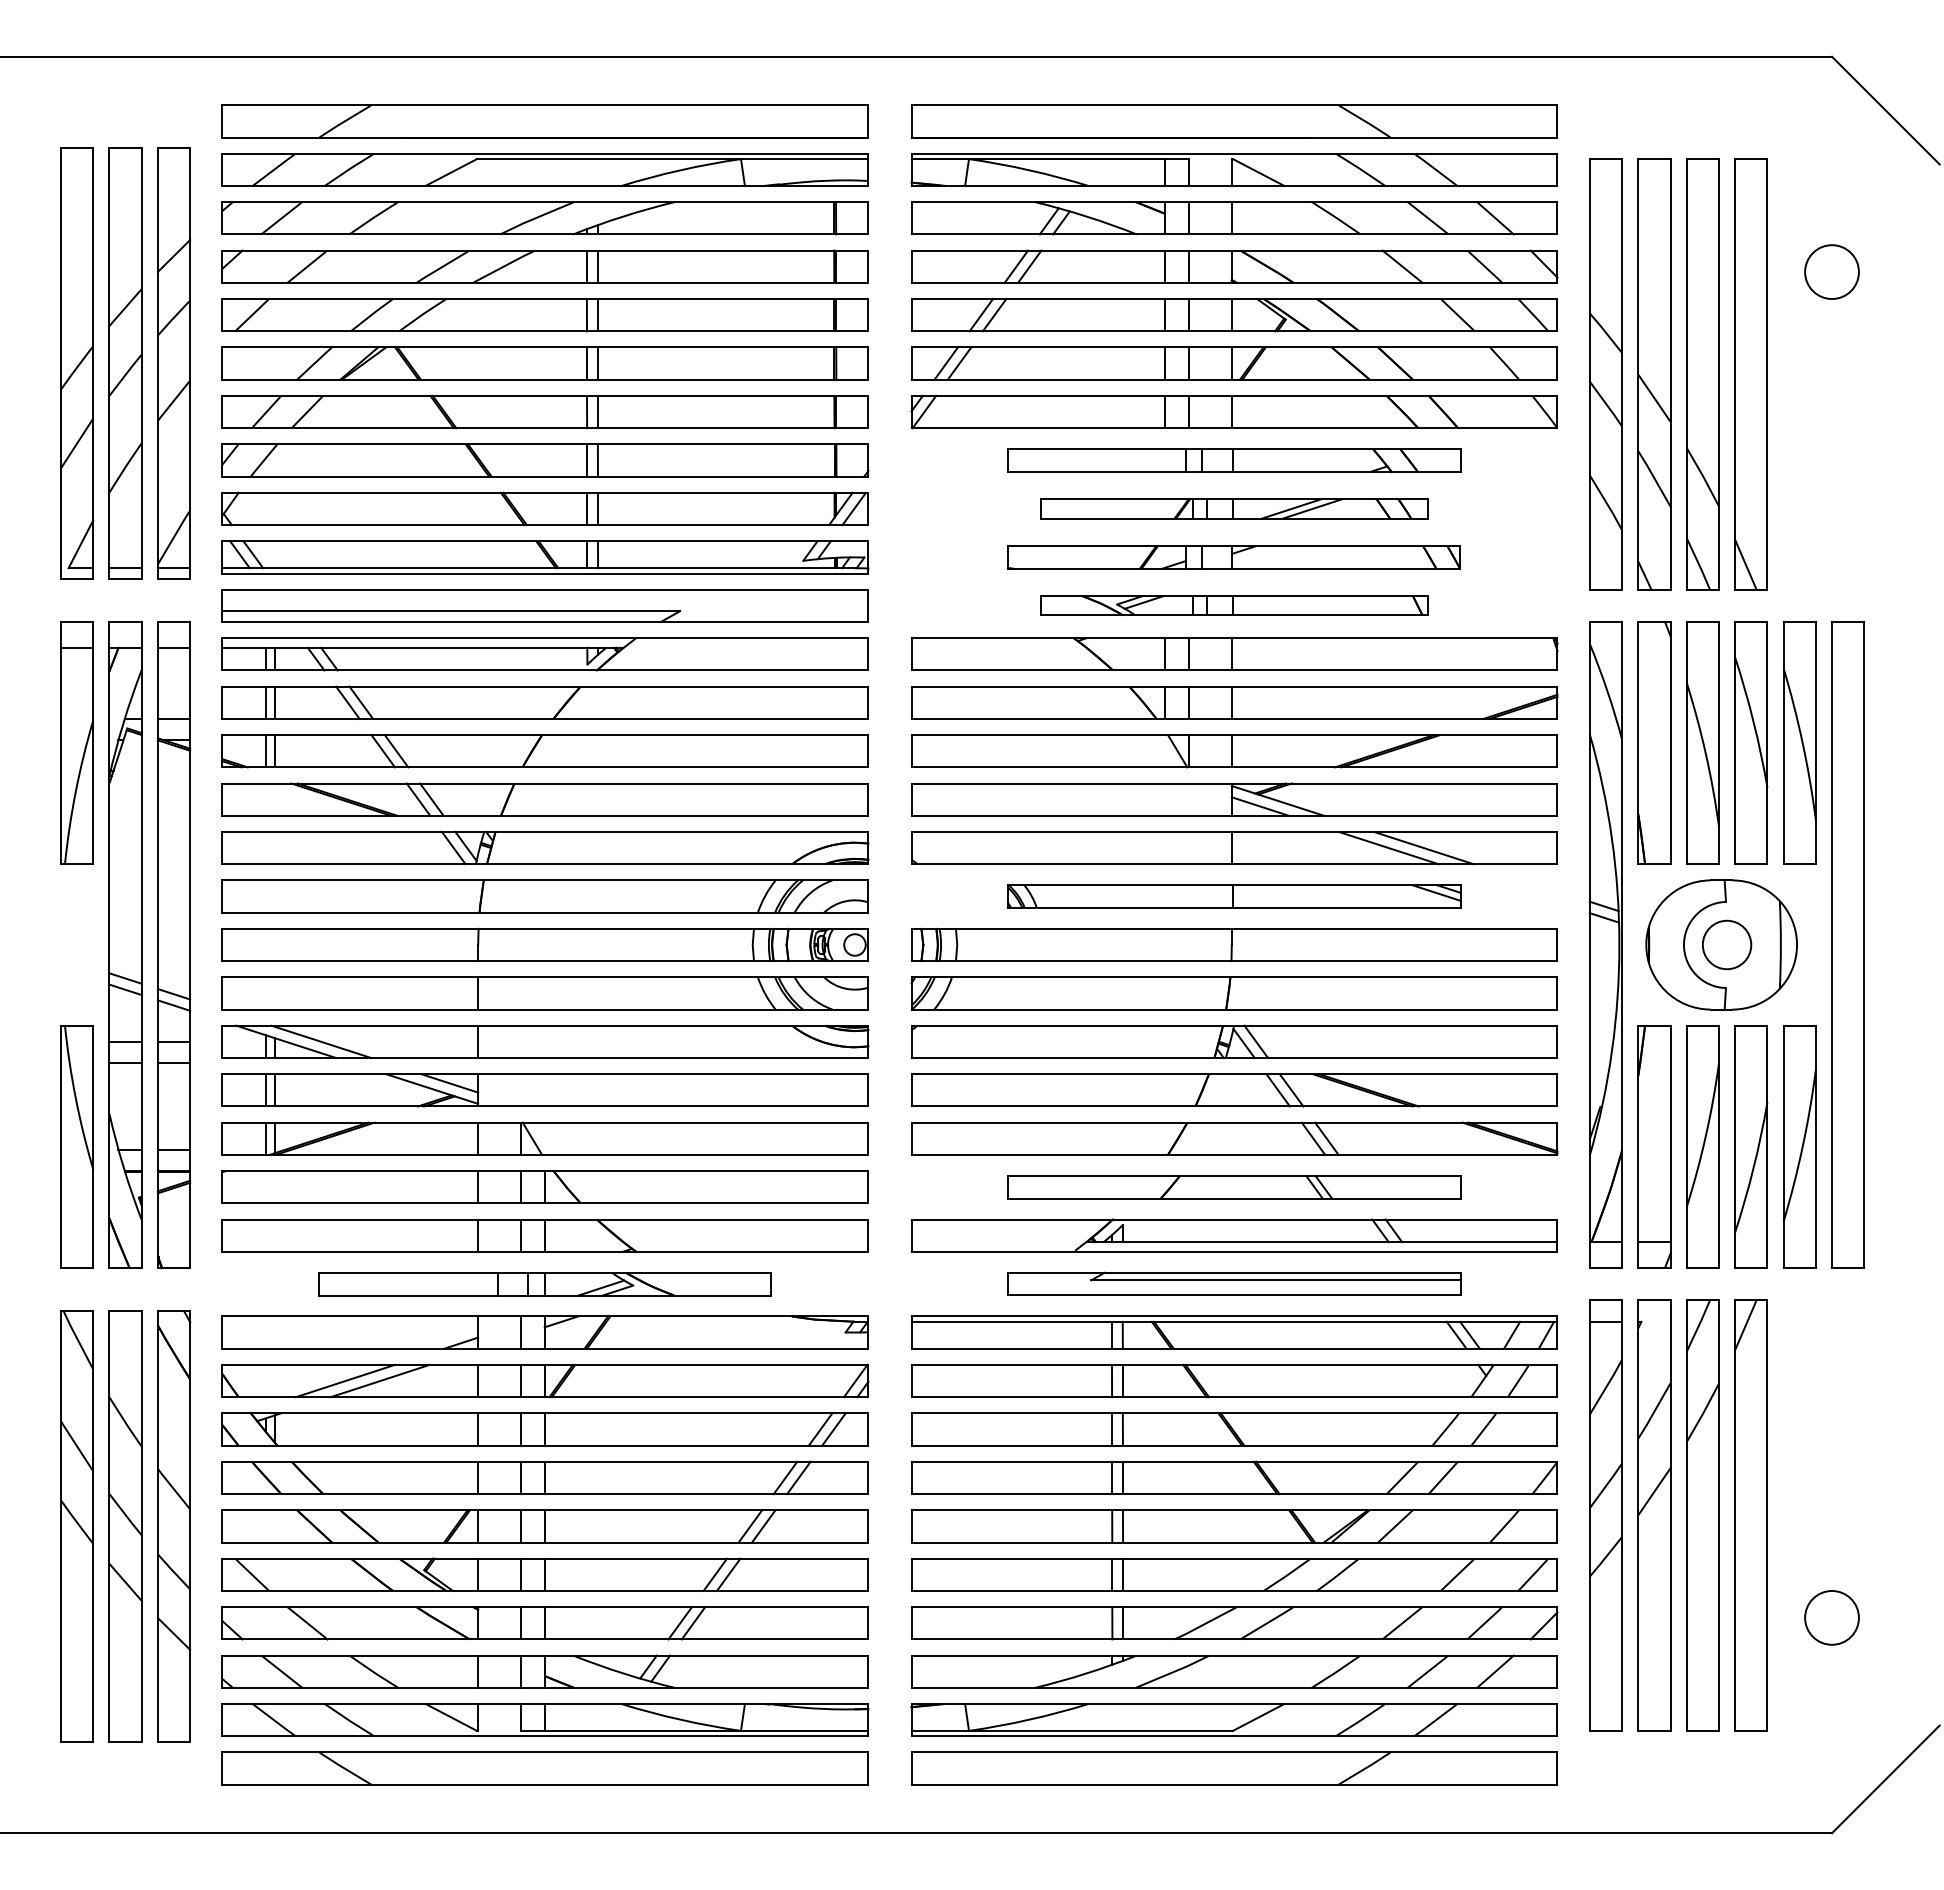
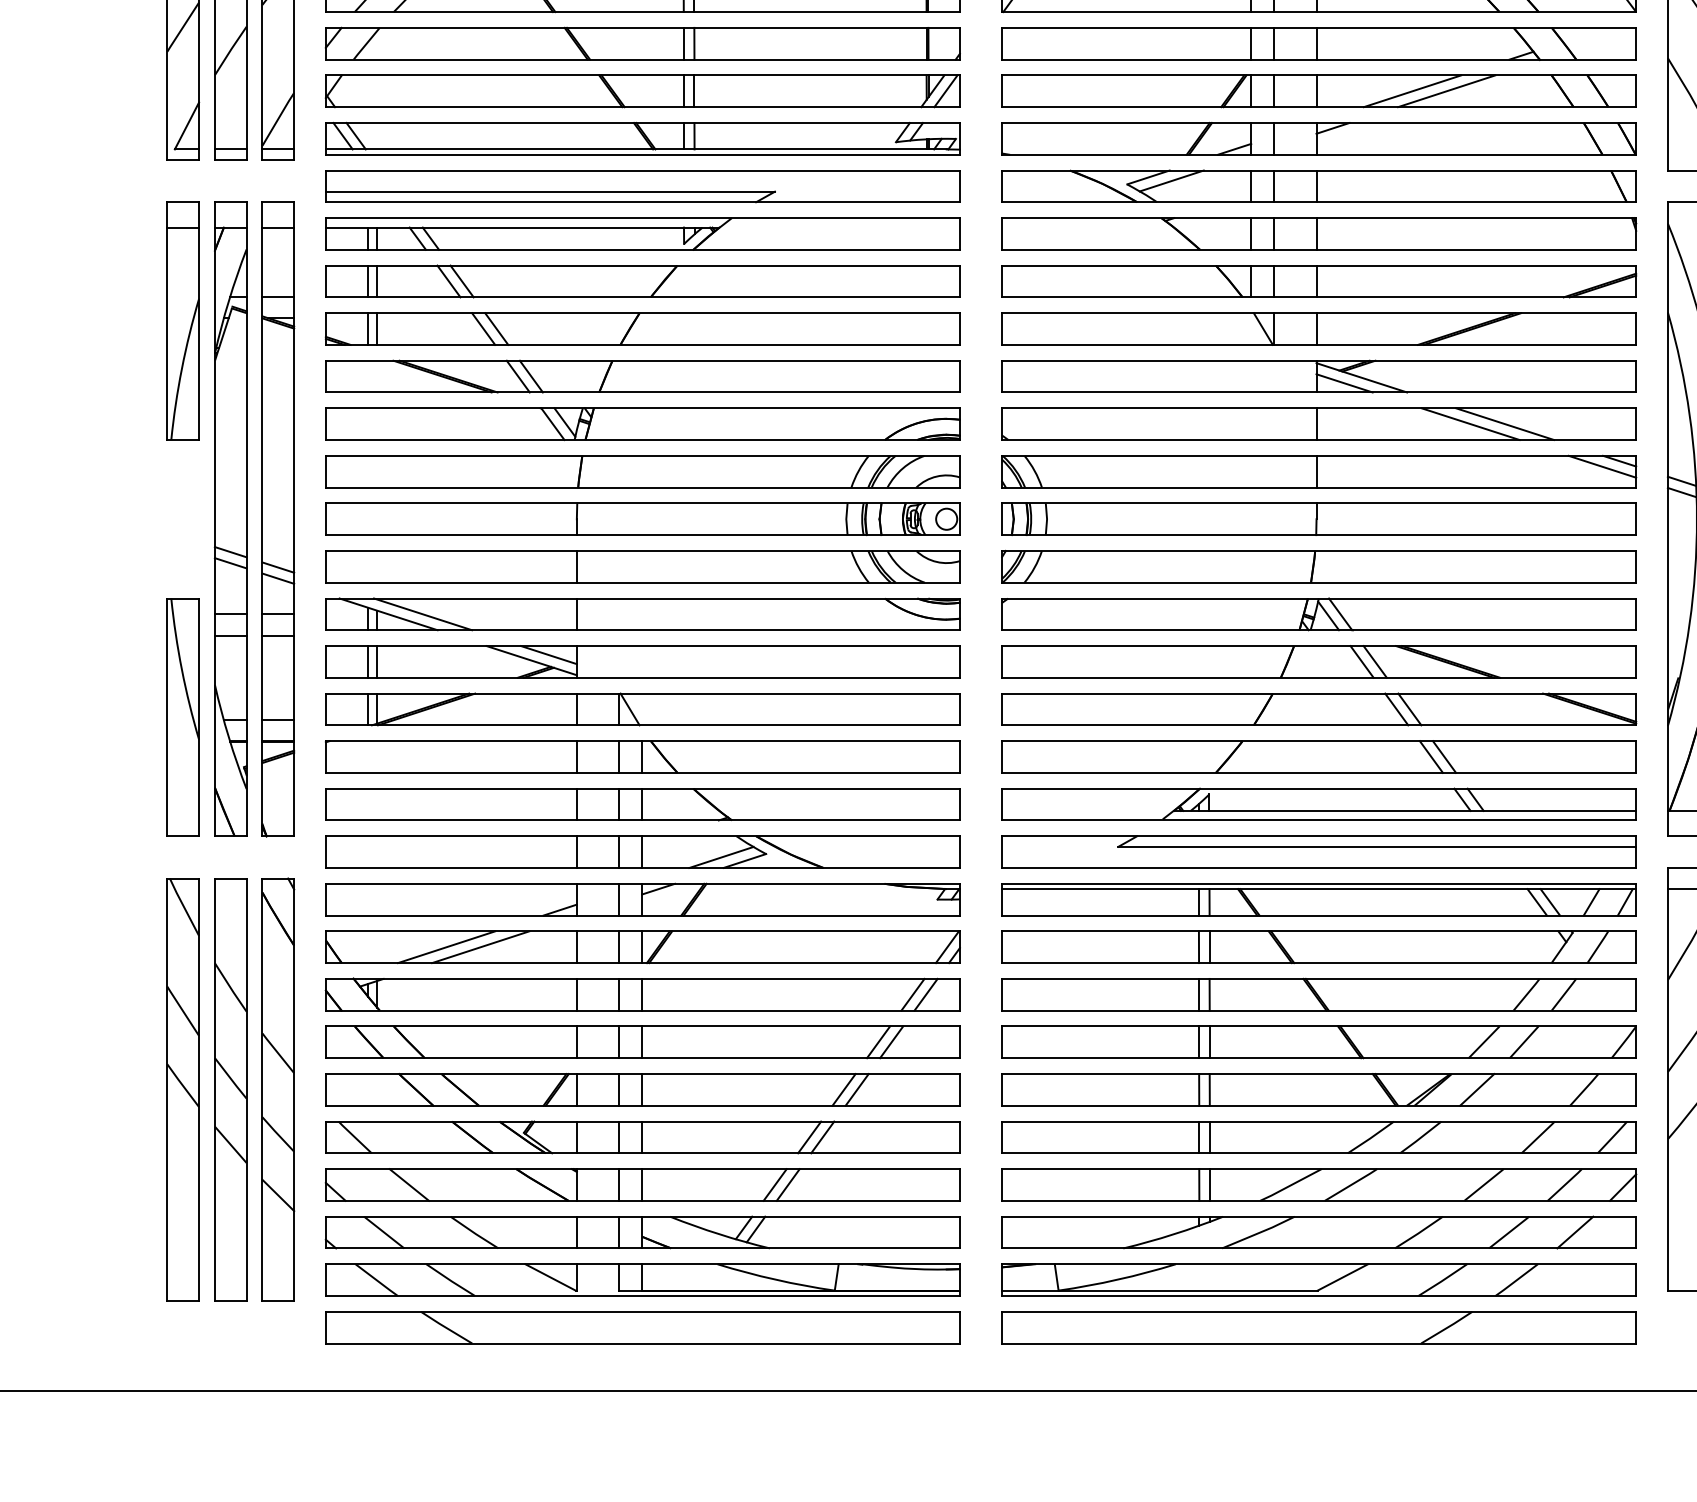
part: (1234, 460) -> (1319, 43), size x1.43
part: (1234, 508) -> (1319, 90), size x1.67
part: (1233, 557) -> (1318, 138), size x1.43
part: (1234, 605) -> (1319, 186), size x1.67
part: (1234, 896) -> (1319, 471), size x1.43
part: (1234, 1187) -> (1319, 757), size x1.43
part: (1234, 1283) -> (1319, 851), size x1.43
part: (544, 1284) -> (641, 852), size x1.43

